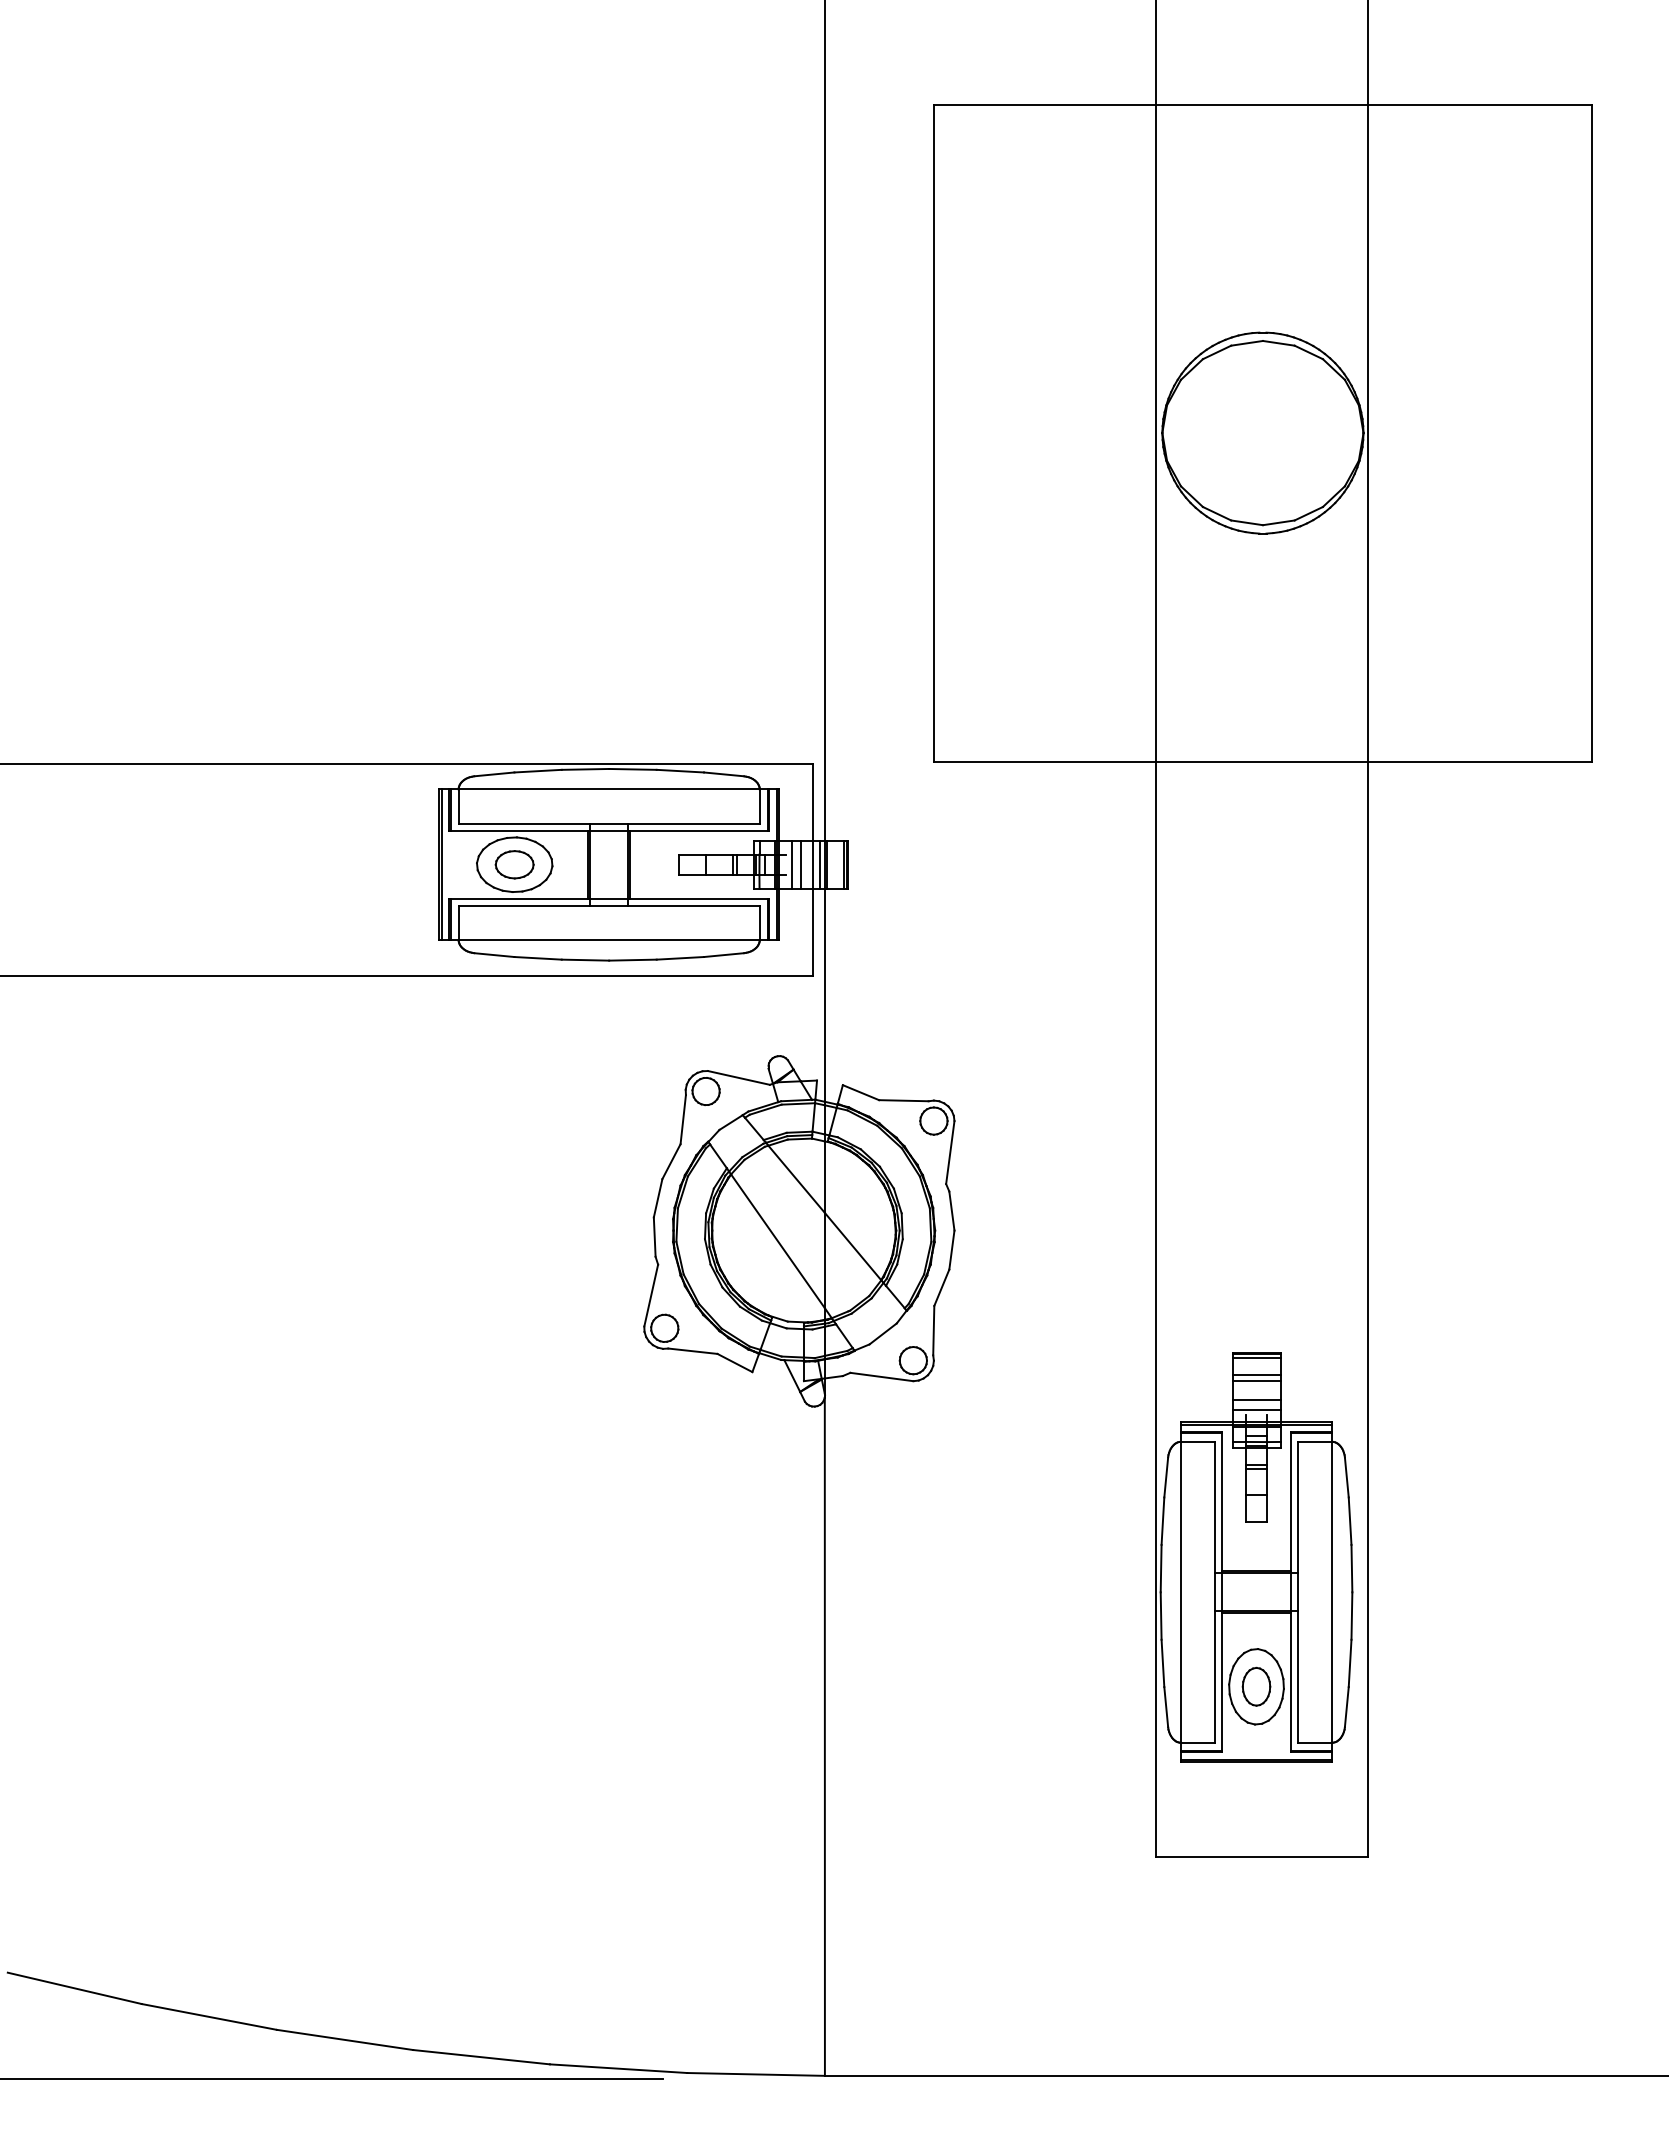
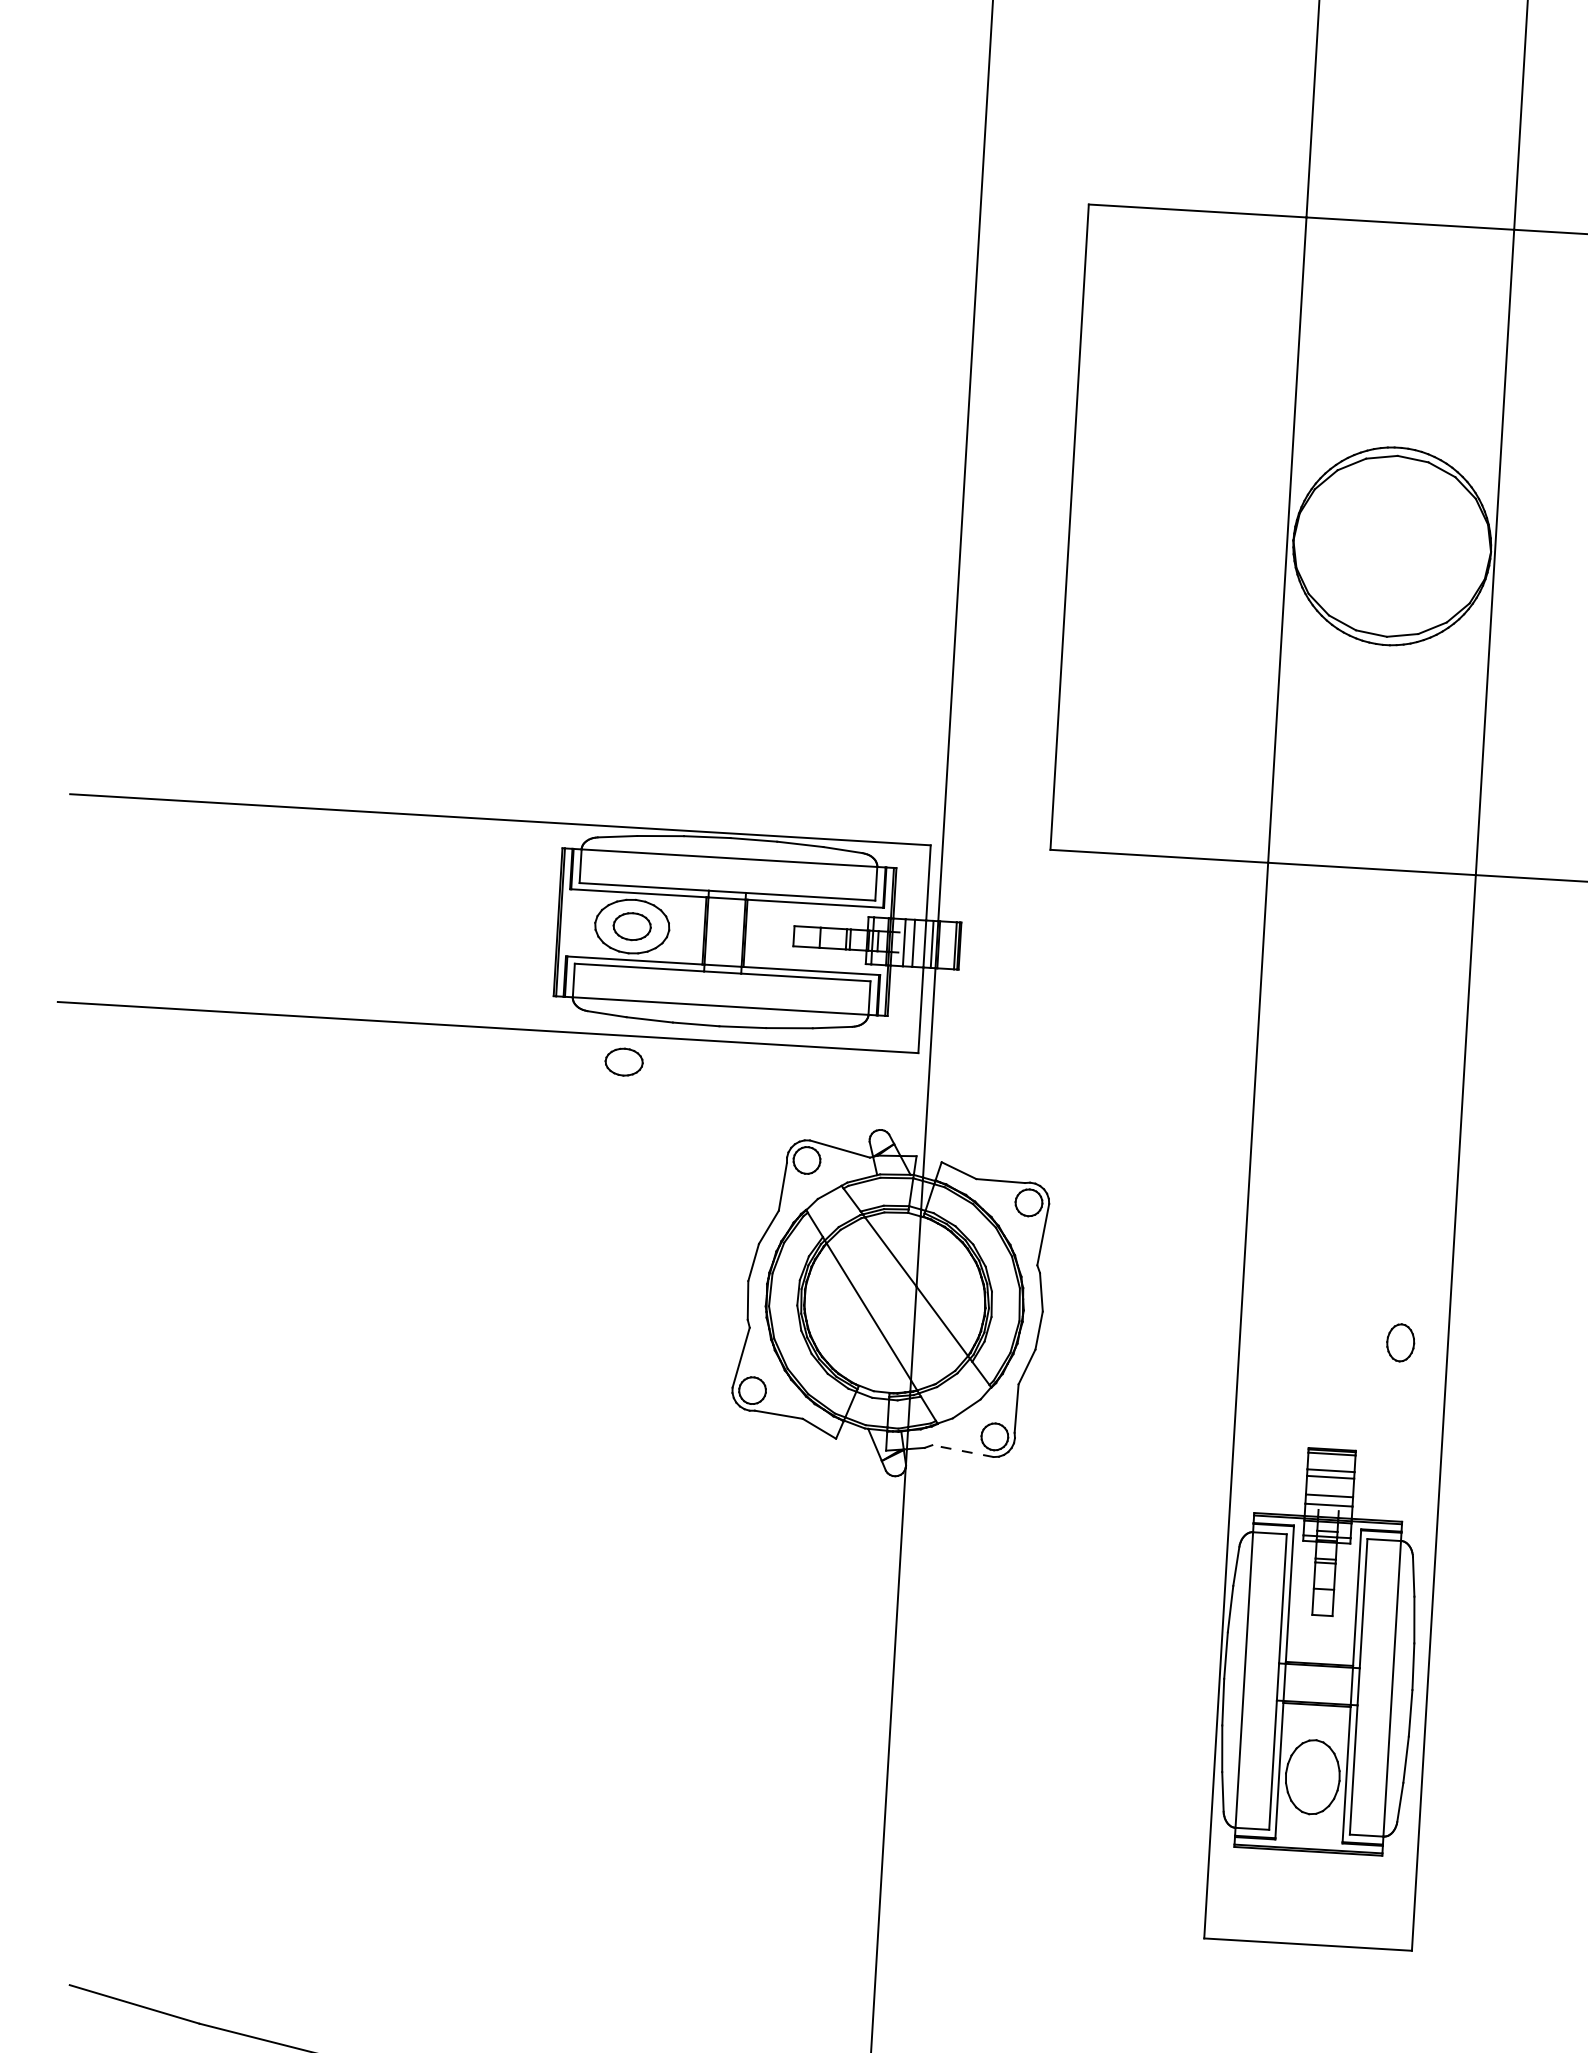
part: (514, 1002) -> (624, 1061), added
line: (881, 1377) -> (962, 1451), solid -> dashed
part: (1256, 1686) -> (1400, 1342), moved

